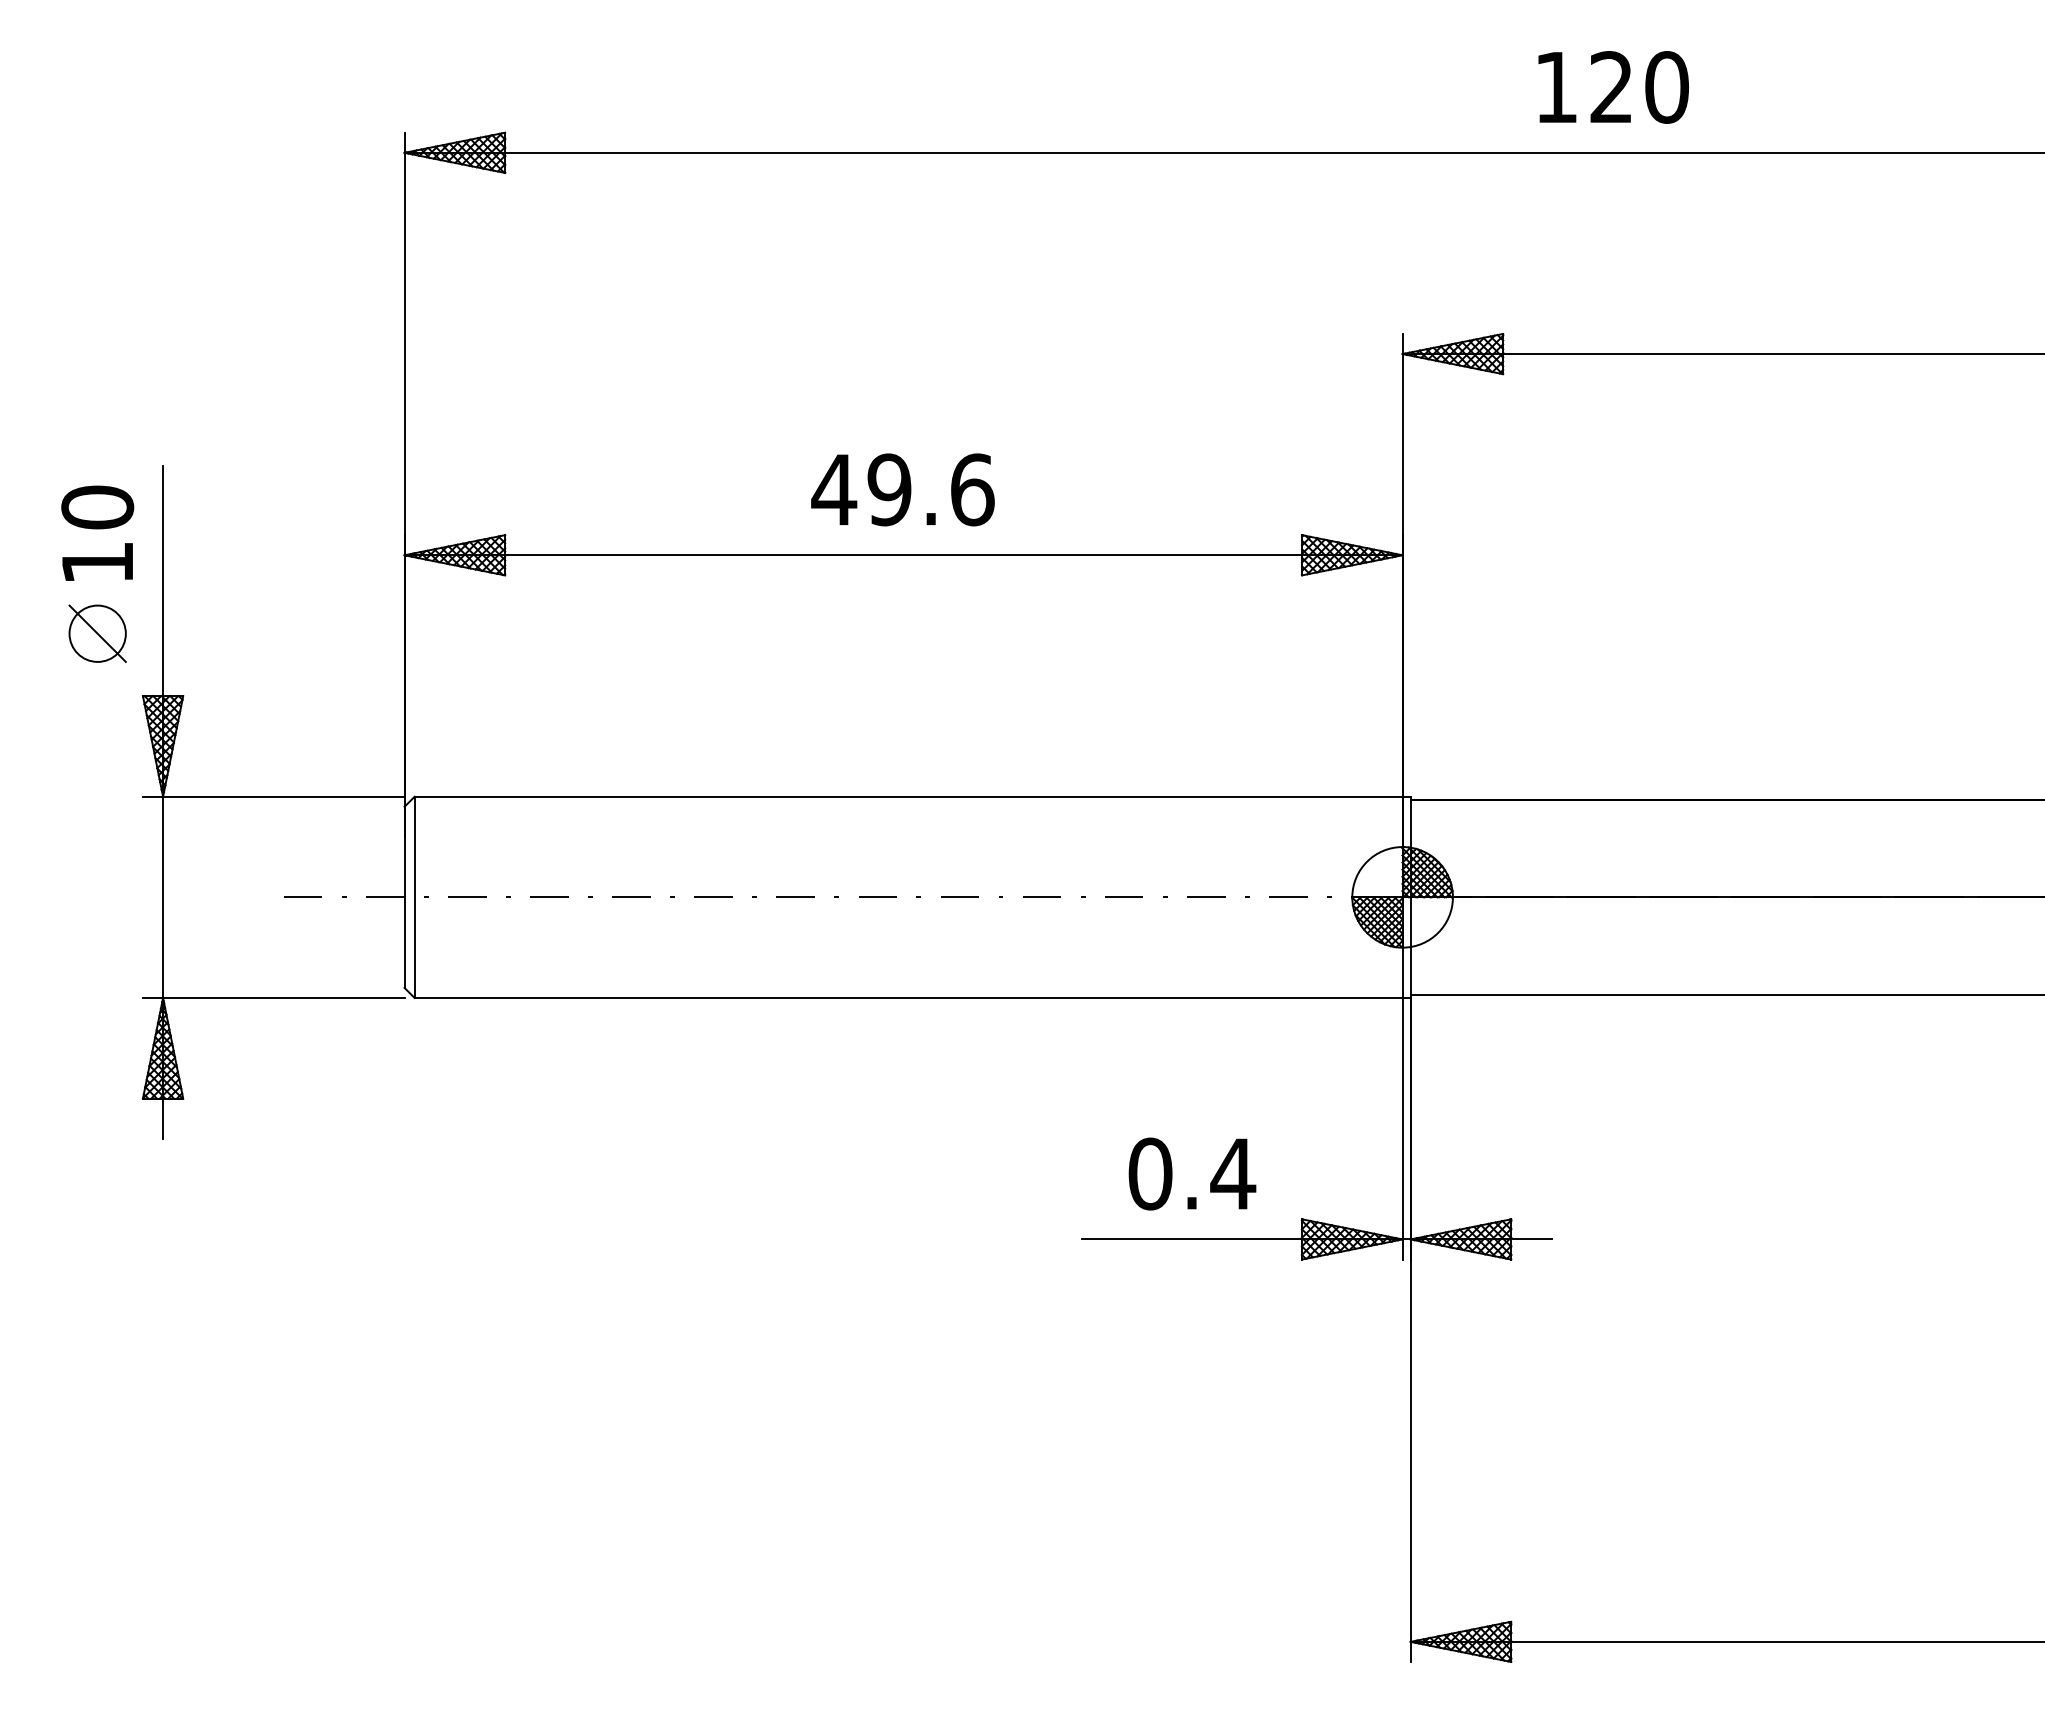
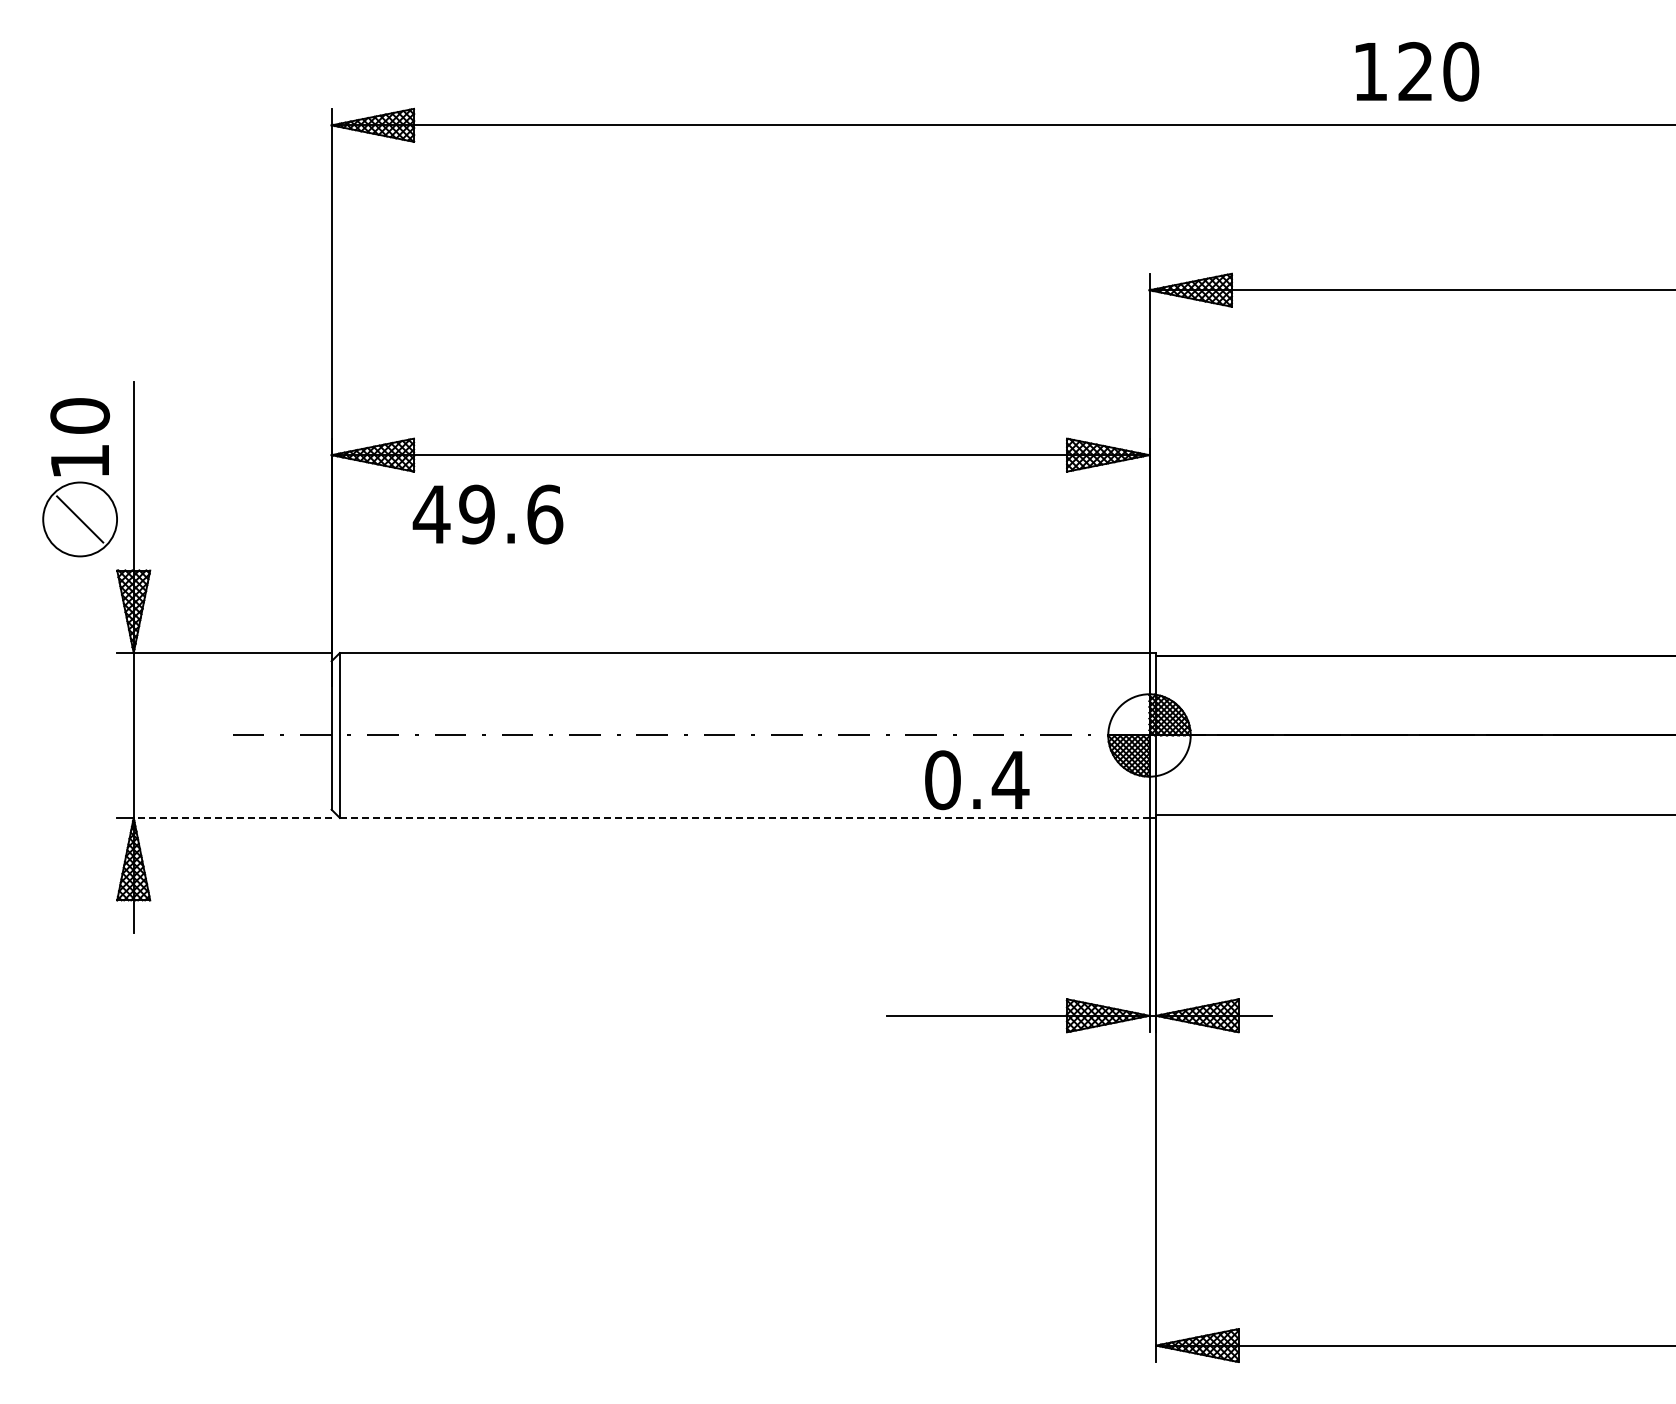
text: (1613, 87) -> (1417, 71), moved
text: (902, 489) -> (487, 514), moved
circle: (98, 633) -> (80, 519), size x1.6
line: (283, 997) -> (232, 817), solid -> dashed
line: (908, 997) -> (744, 817), solid -> dashed
text: (1192, 1174) -> (977, 780), moved

